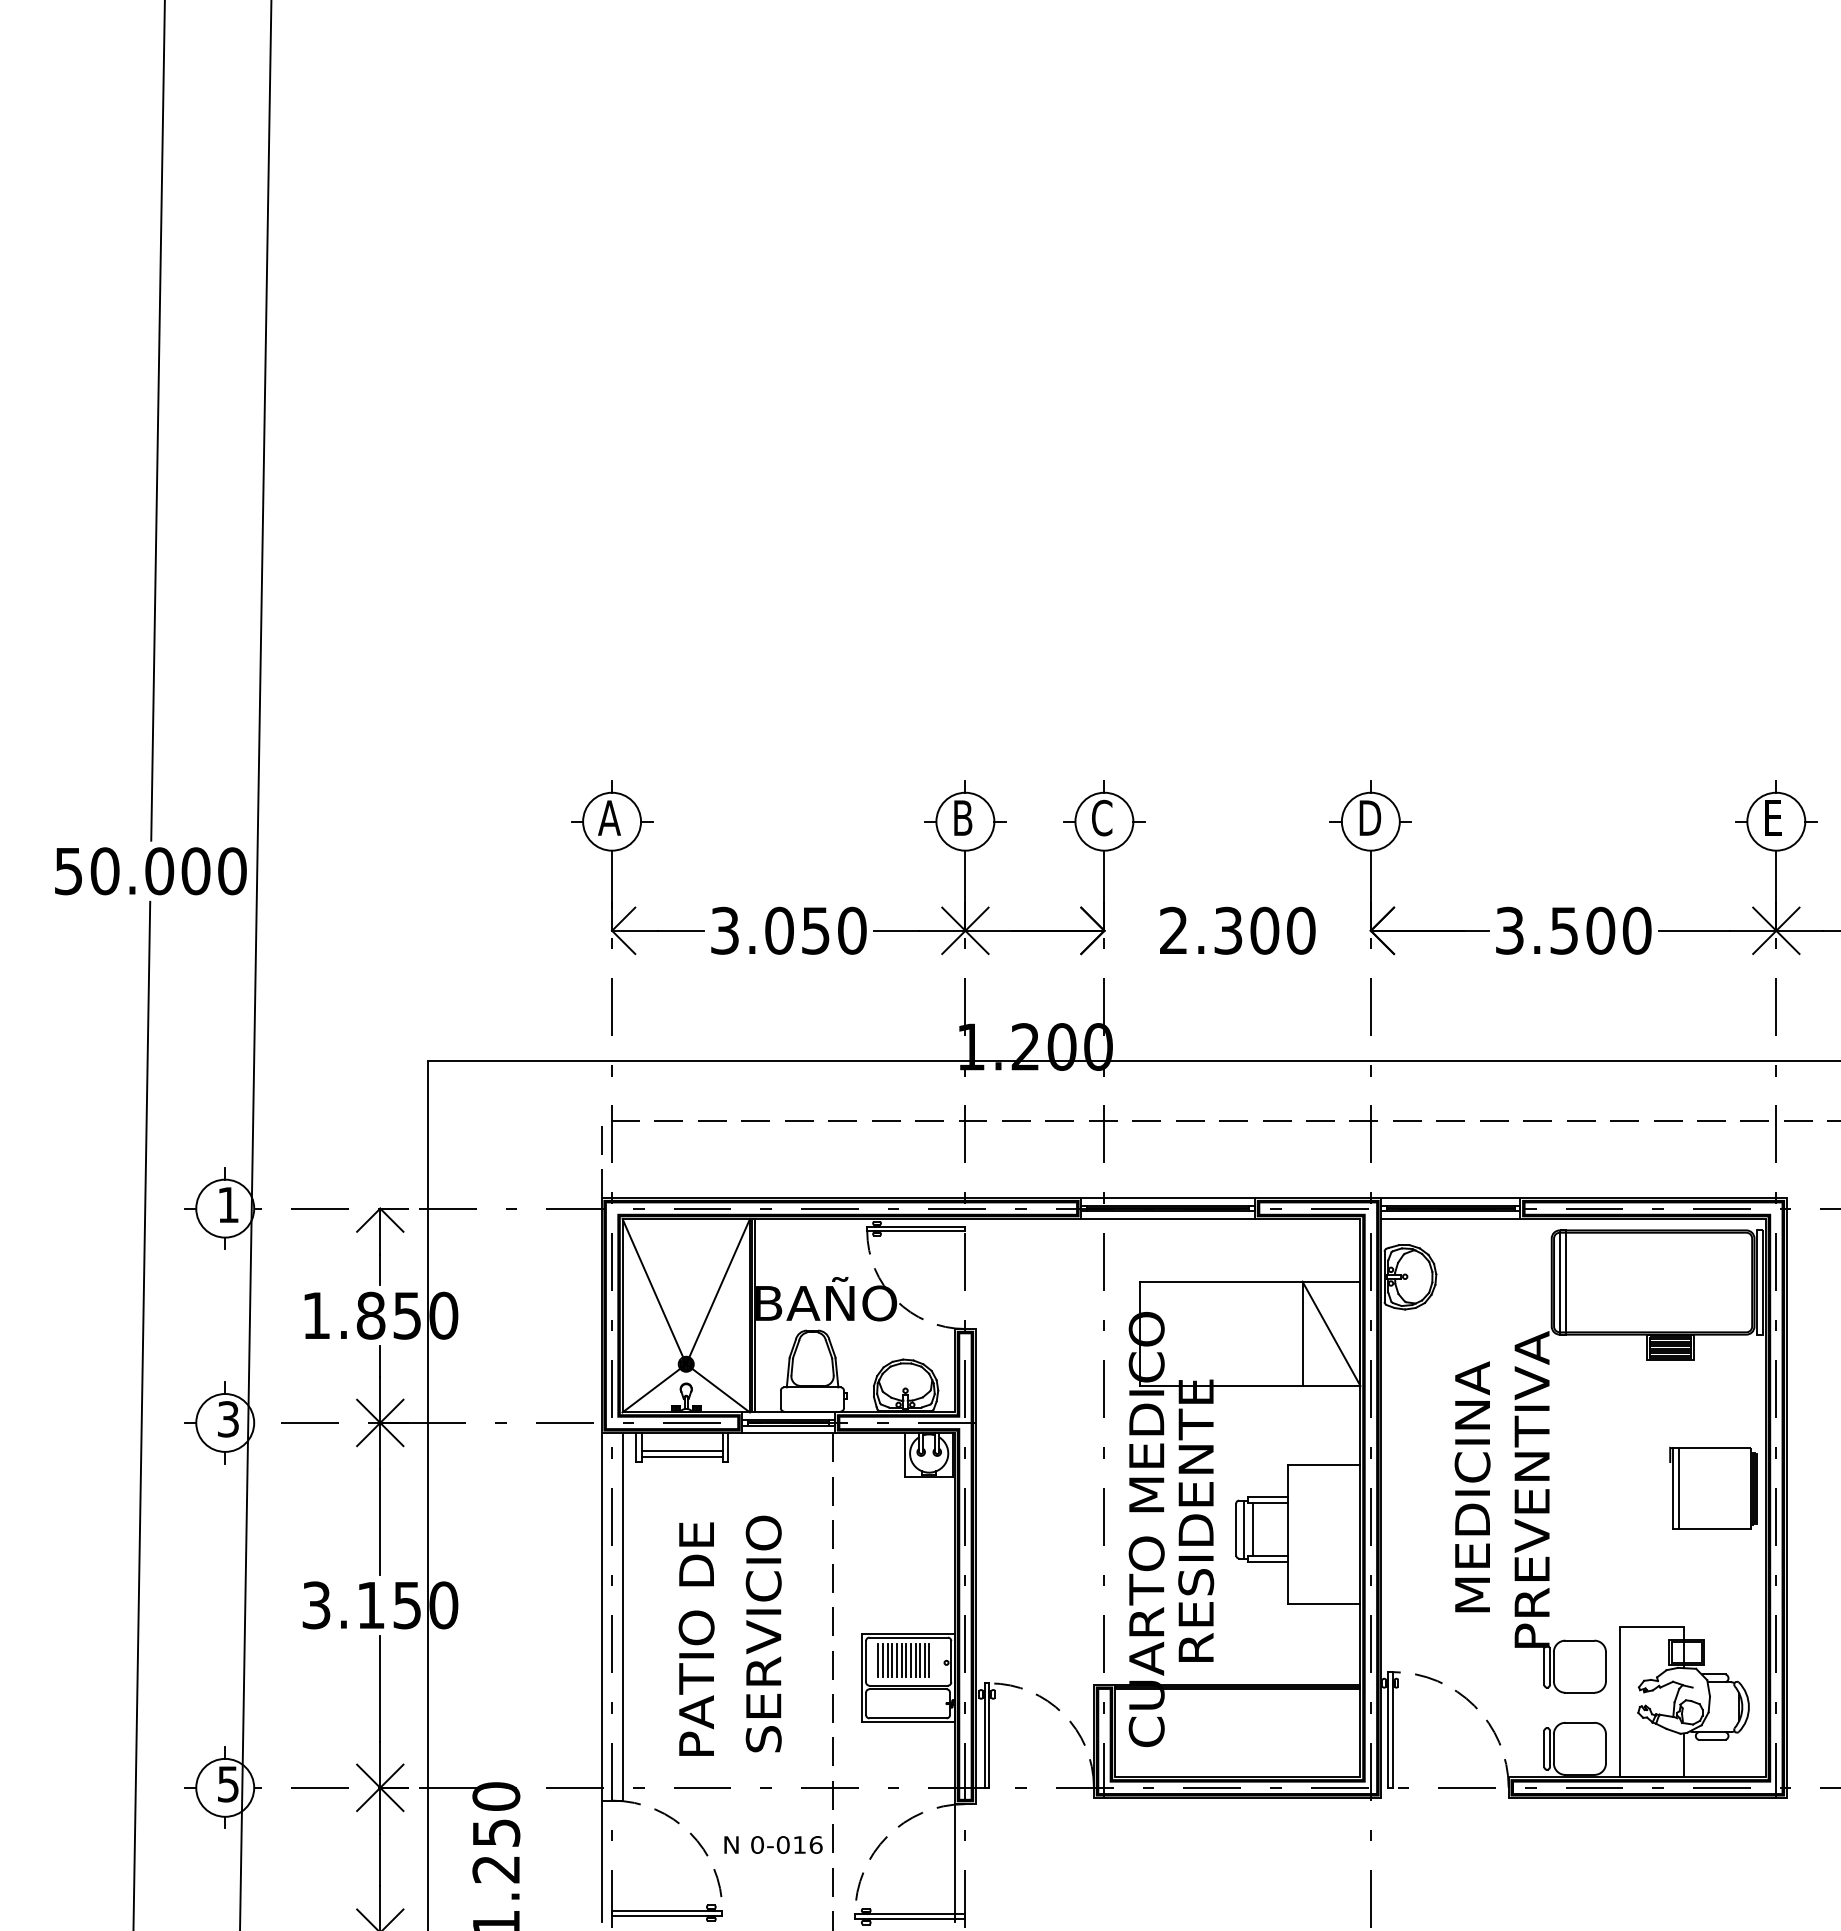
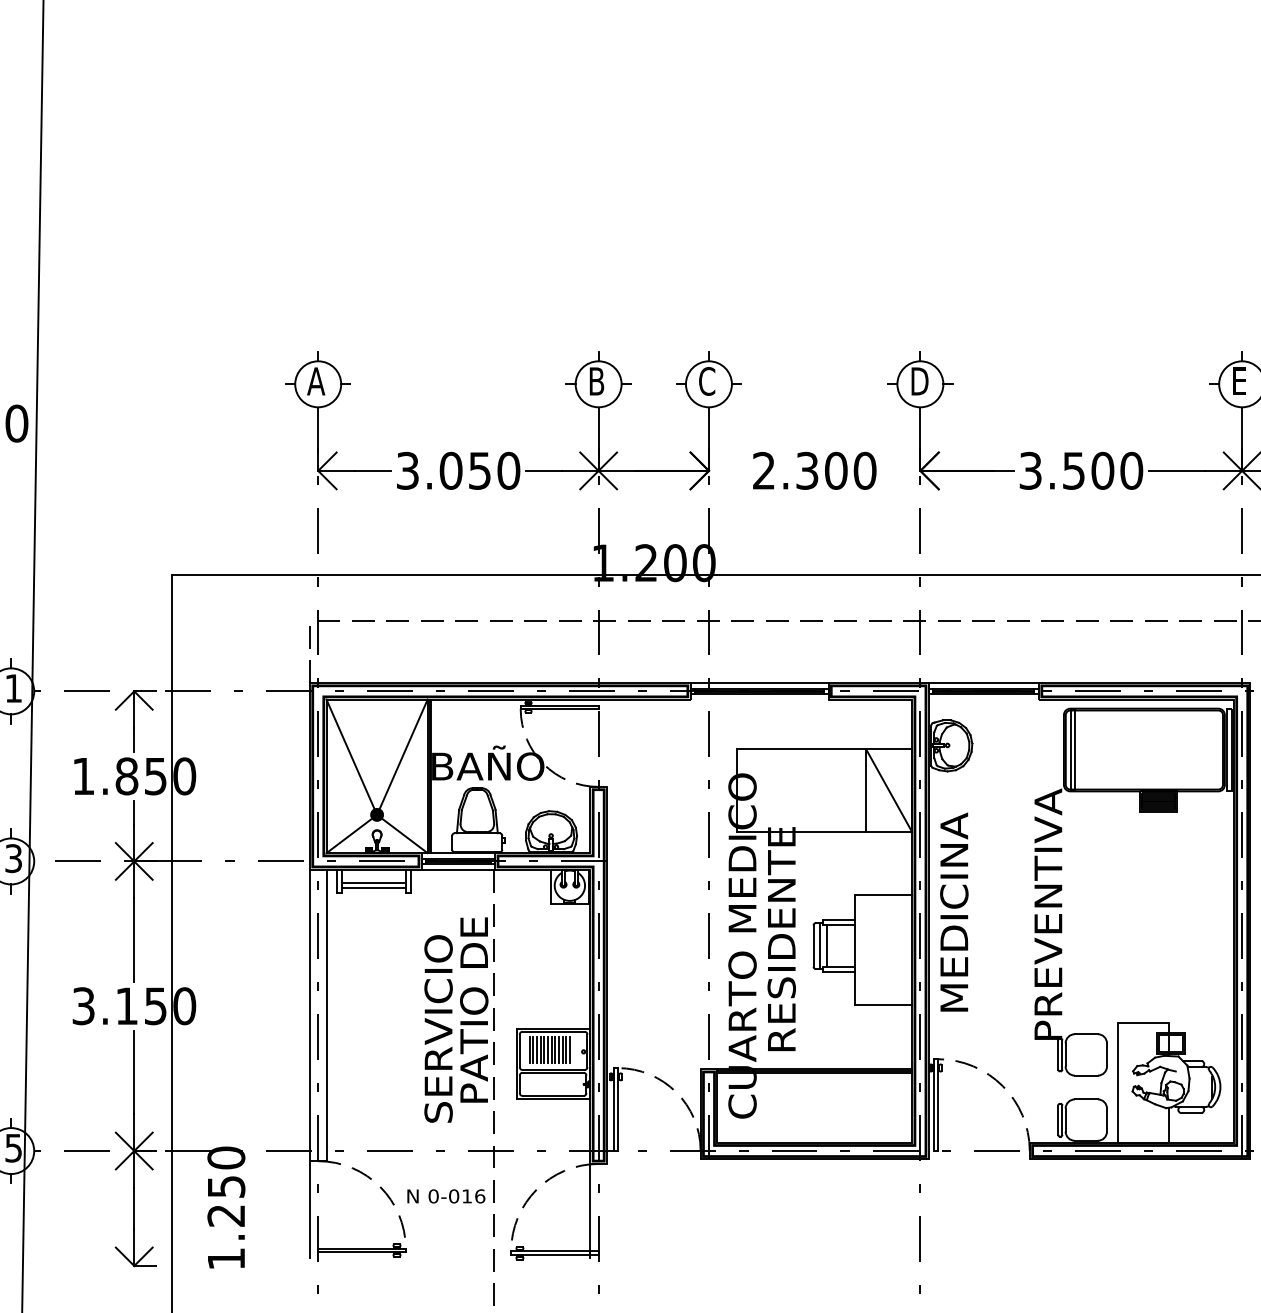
line: (1168, 1219) -> (759, 699), removed
line: (1450, 1219) -> (983, 699), removed
text: (1472, 1486) -> (954, 911), moved
part: (1713, 1487) -> (1192, 912), removed
text: (696, 1638) -> (474, 1009), moved

